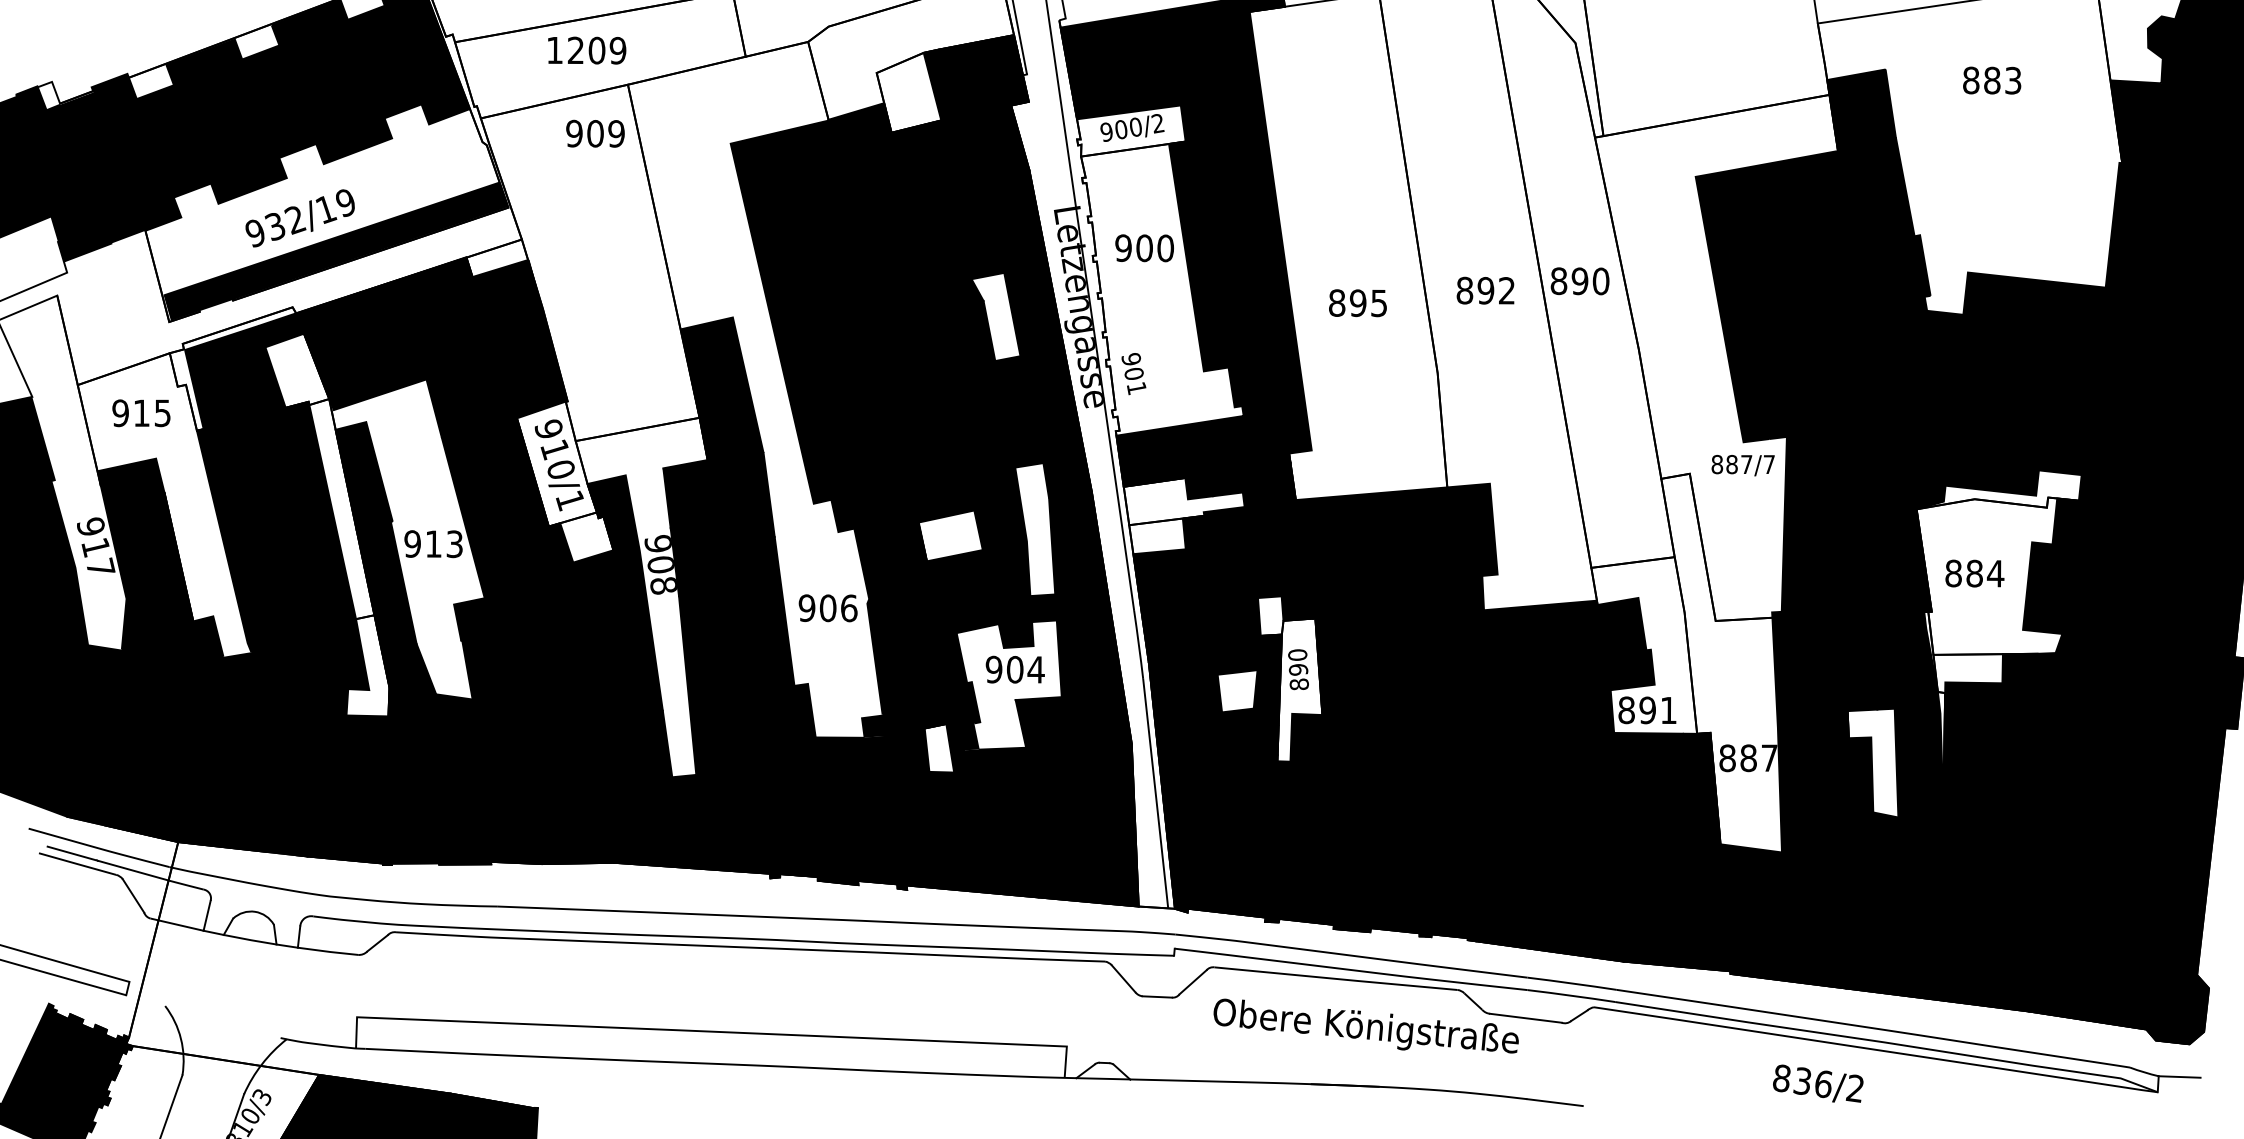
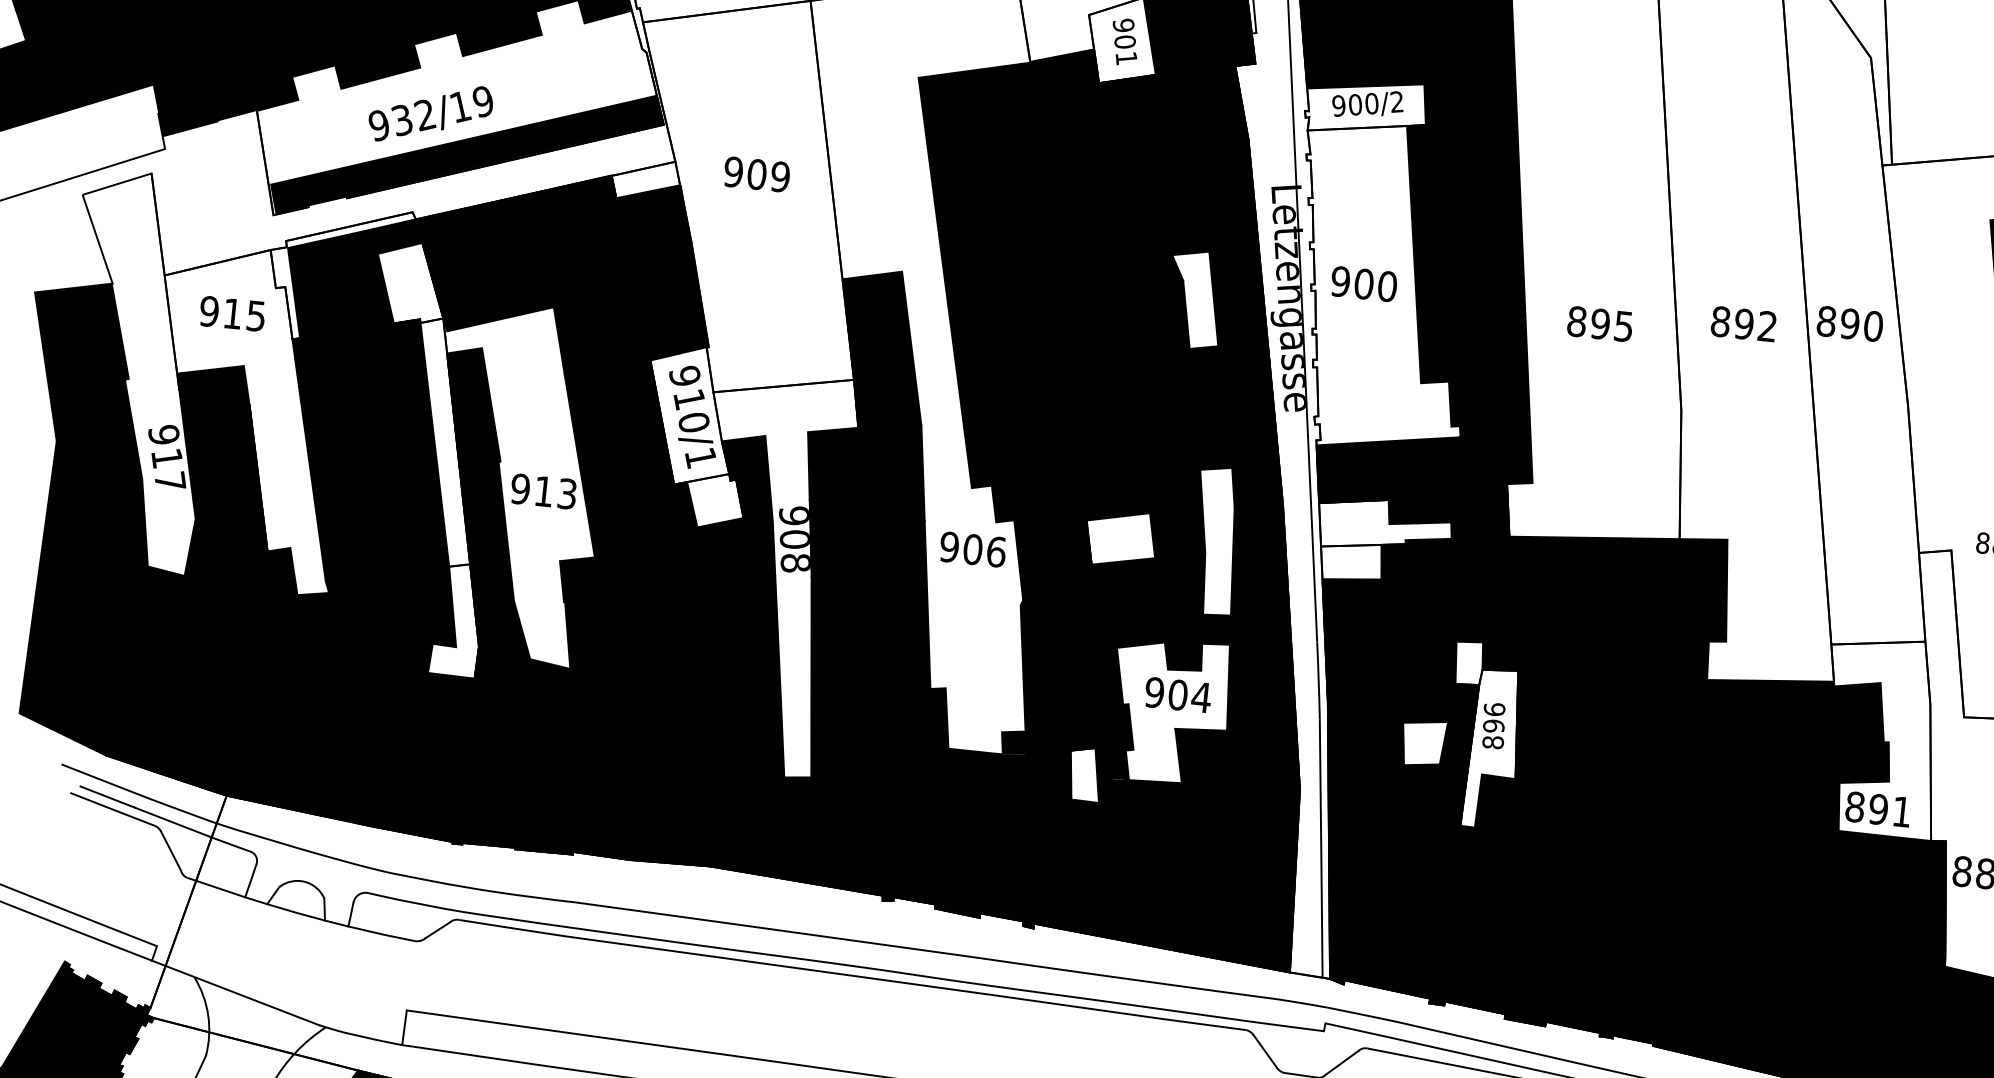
text: (595, 133) -> (757, 174), moved
text: (1144, 248) -> (1363, 284), moved
text: (1133, 374) -> (1124, 42), moved
text: (827, 608) -> (972, 549), moved
text: (1297, 654) -> (1494, 708), 890 -> 896
line: (203, 1016) -> (235, 992), added

